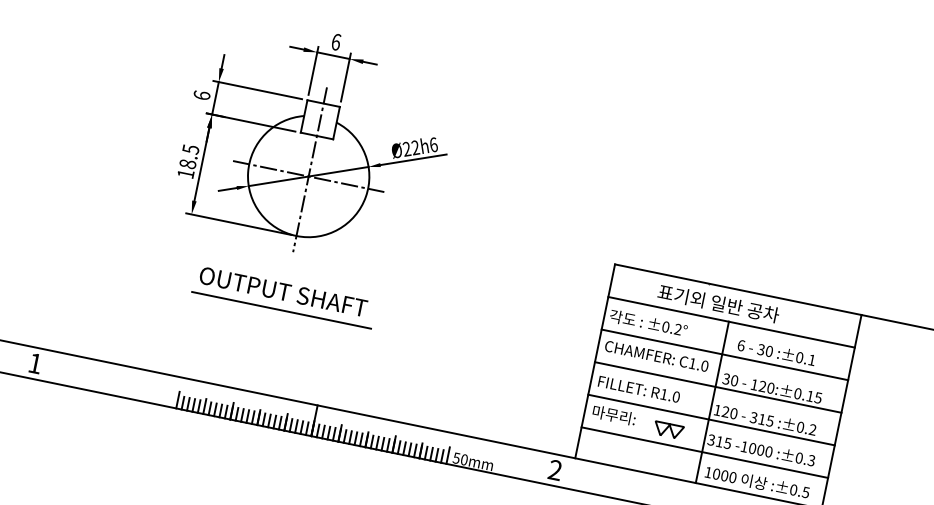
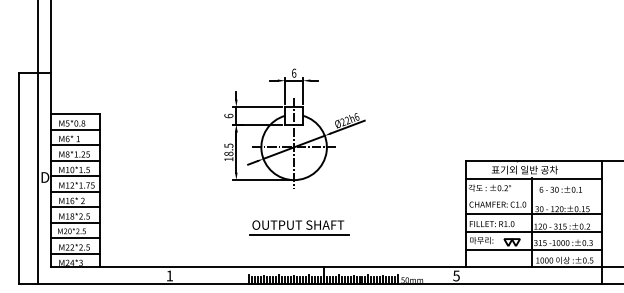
part: (284, 296) -> (299, 227), moved
line: (724, 354) -> (533, 196), removed
text: (555, 469) -> (456, 275), 2 -> 5

